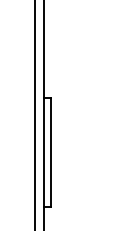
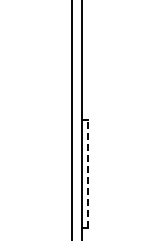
line: (50, 151) -> (87, 173), solid -> dashed

